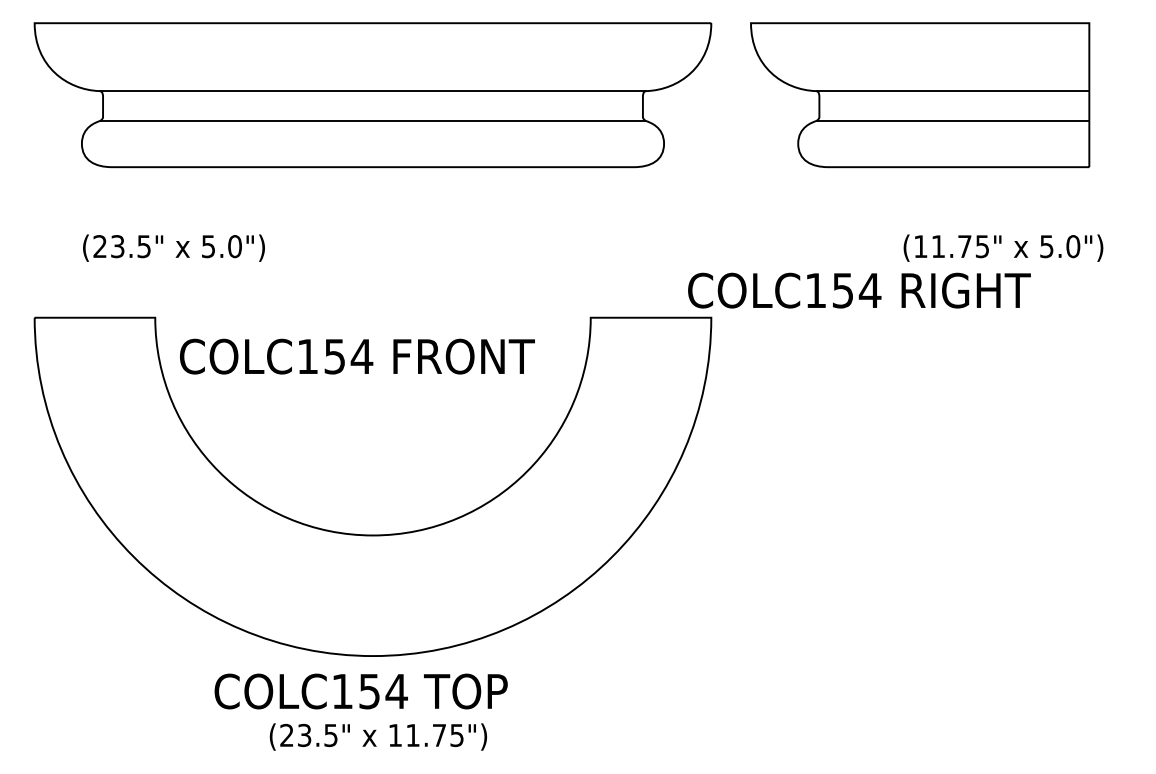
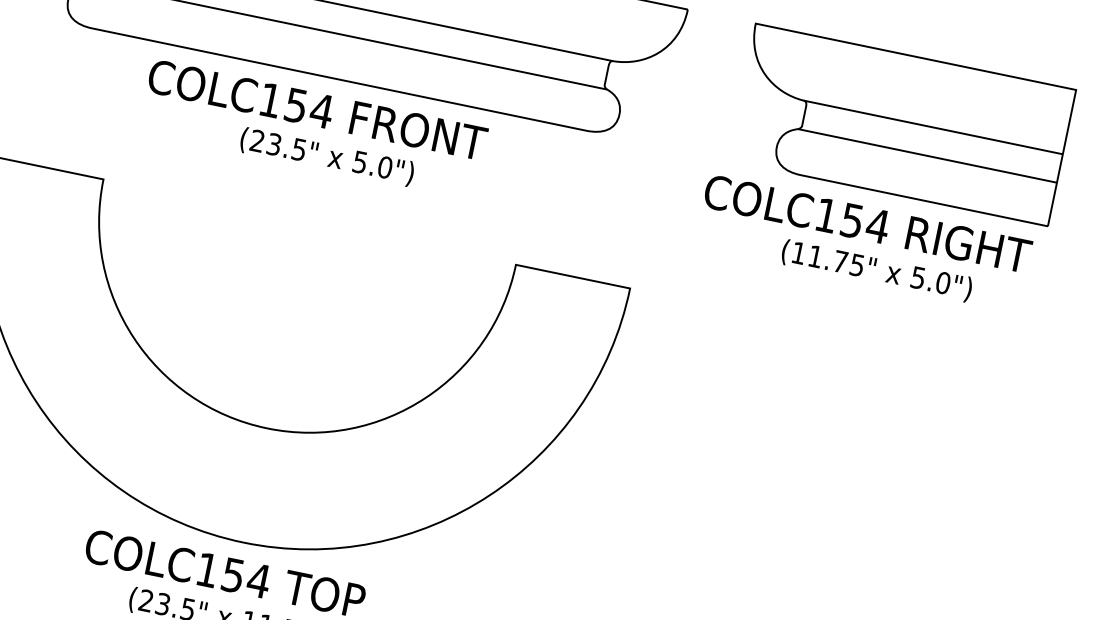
part: (920, 95) -> (902, 125), moved
text: (173, 247) -> (326, 156), moved
text: (1003, 247) -> (877, 270), moved
text: (859, 290) -> (867, 223), moved
text: (357, 356) -> (317, 109), moved

